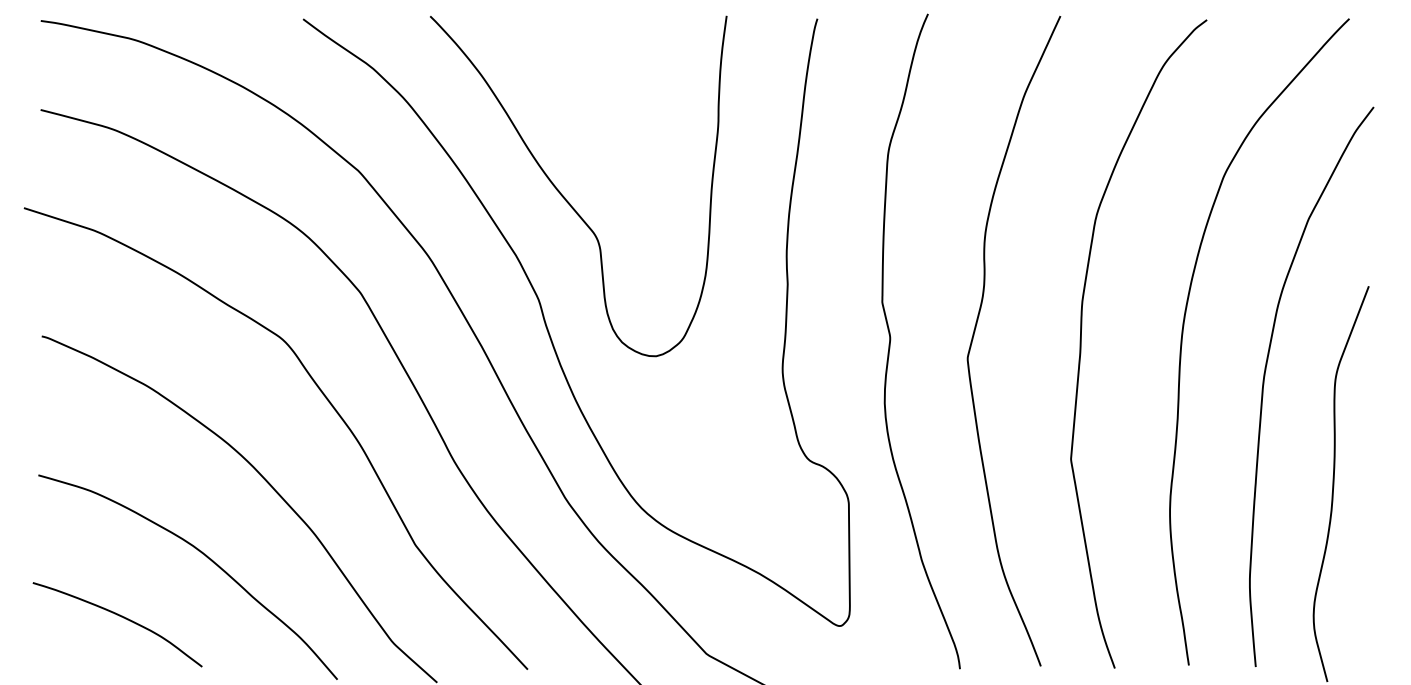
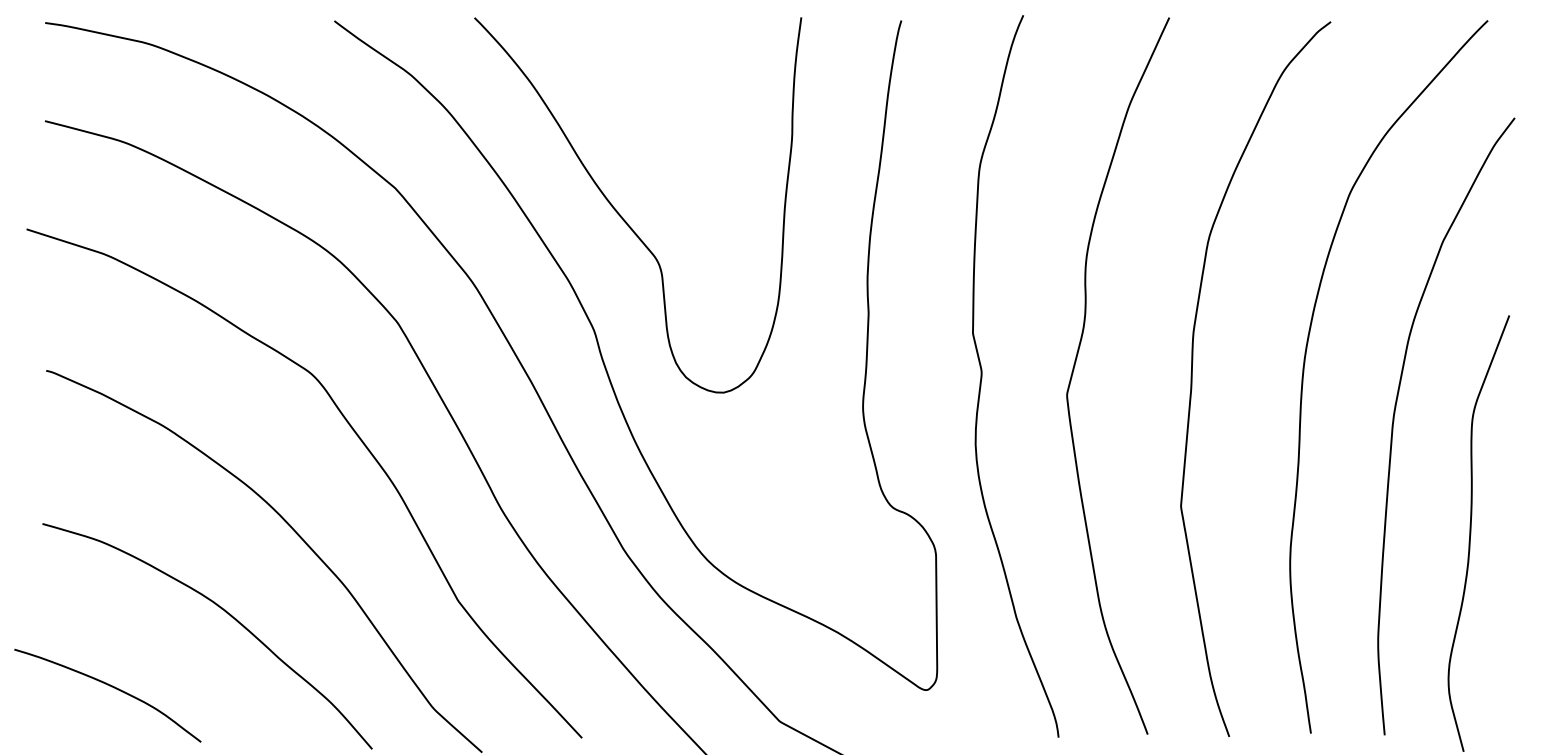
curve: (120, 617) -> (111, 687), moved

